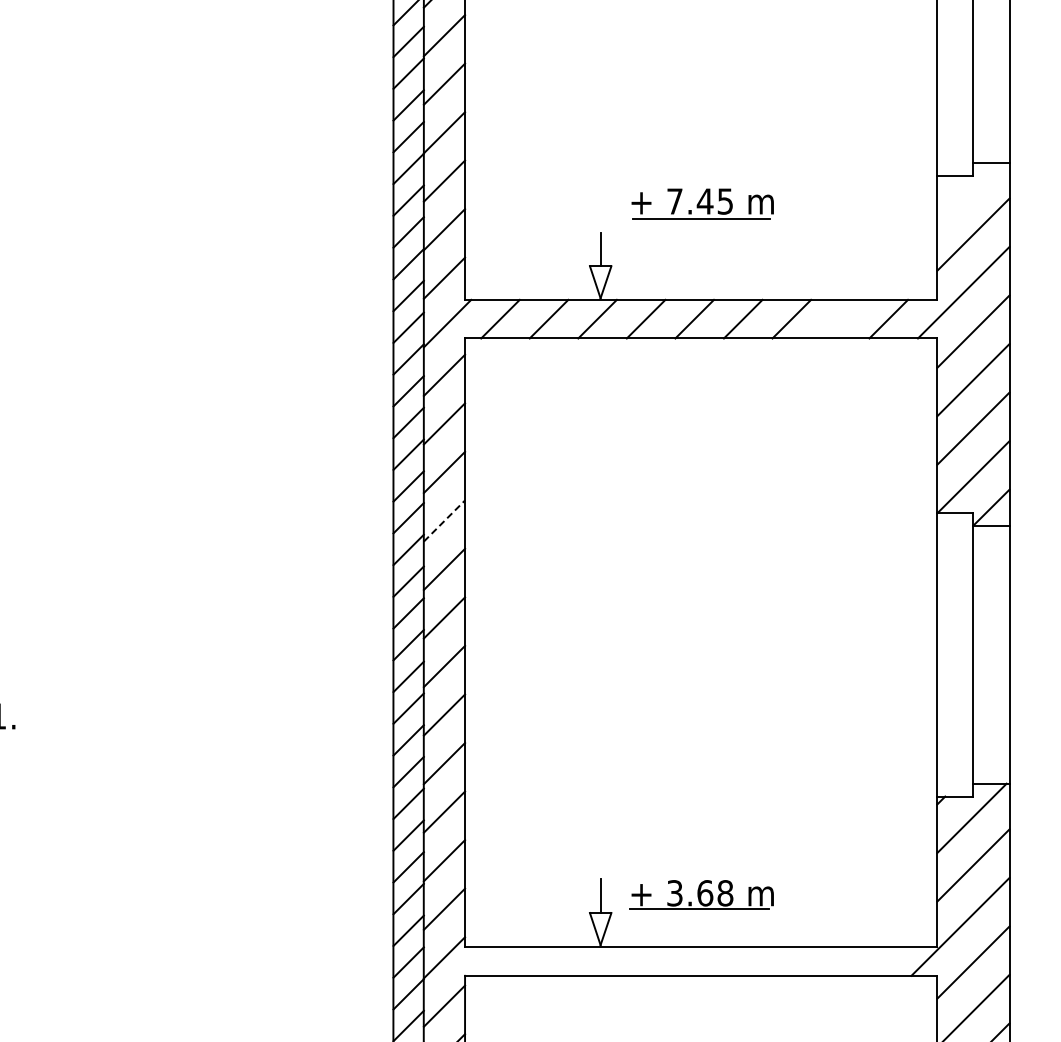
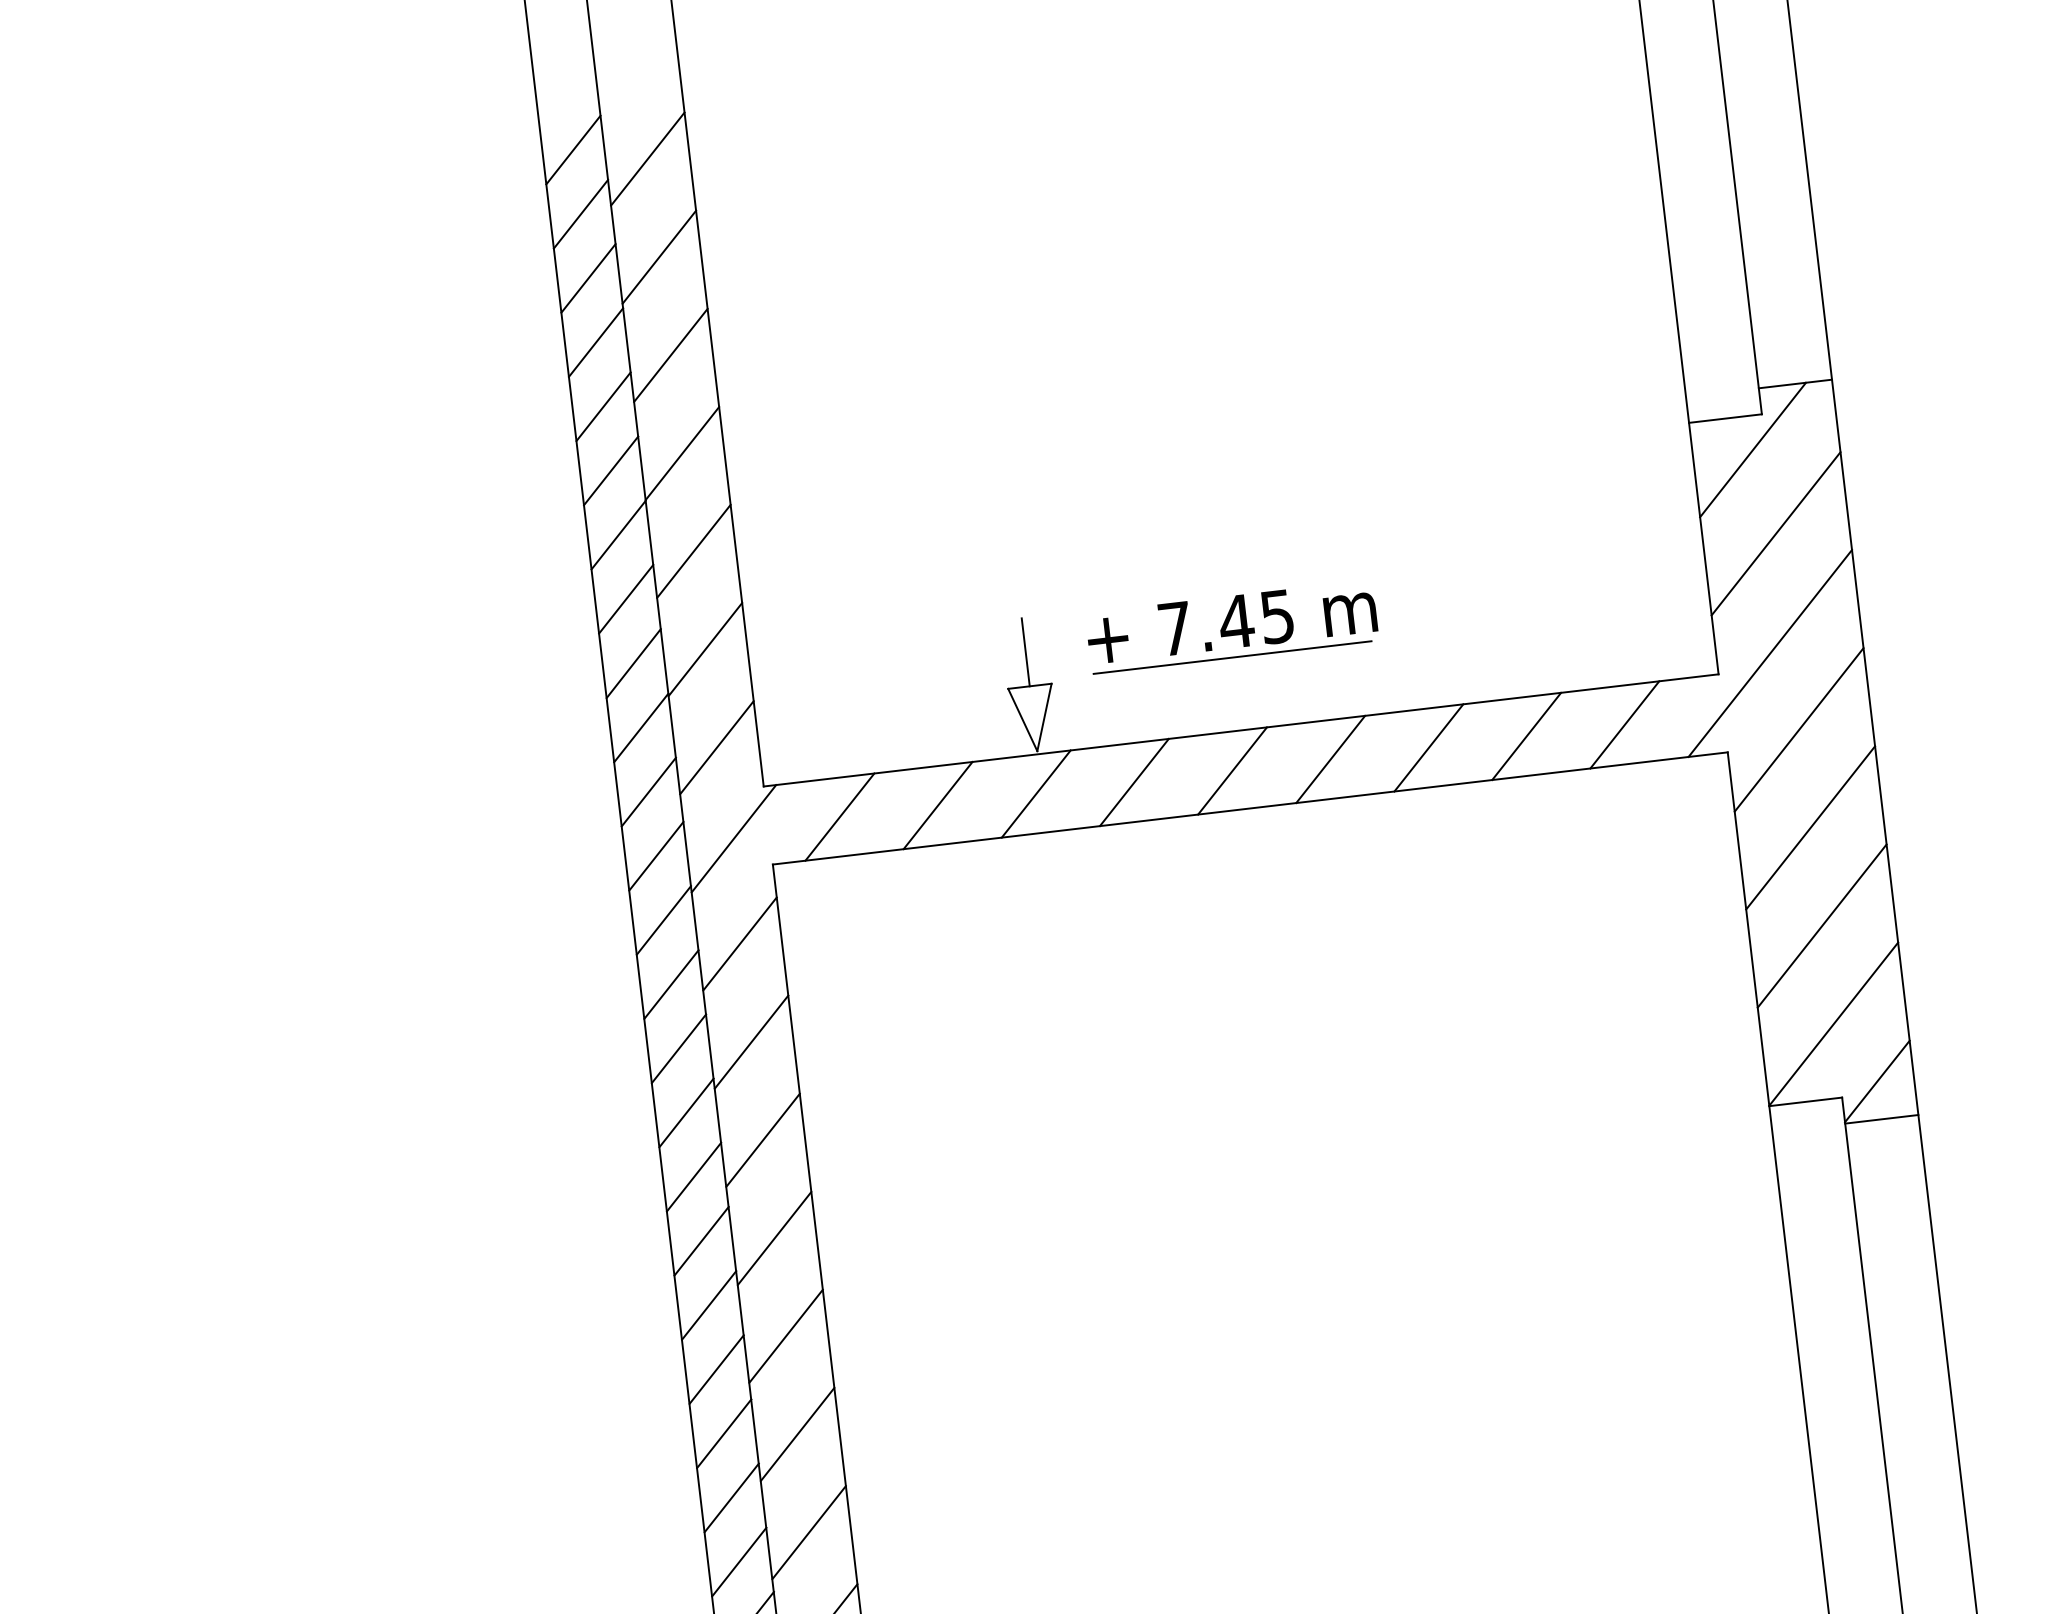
line: (966, 192) -> (1751, 450), added
part: (702, 203) -> (1231, 626), moved
line: (839, 318) -> (1525, 735), added
line: (444, 520) -> (774, 1237), dashed -> solid

